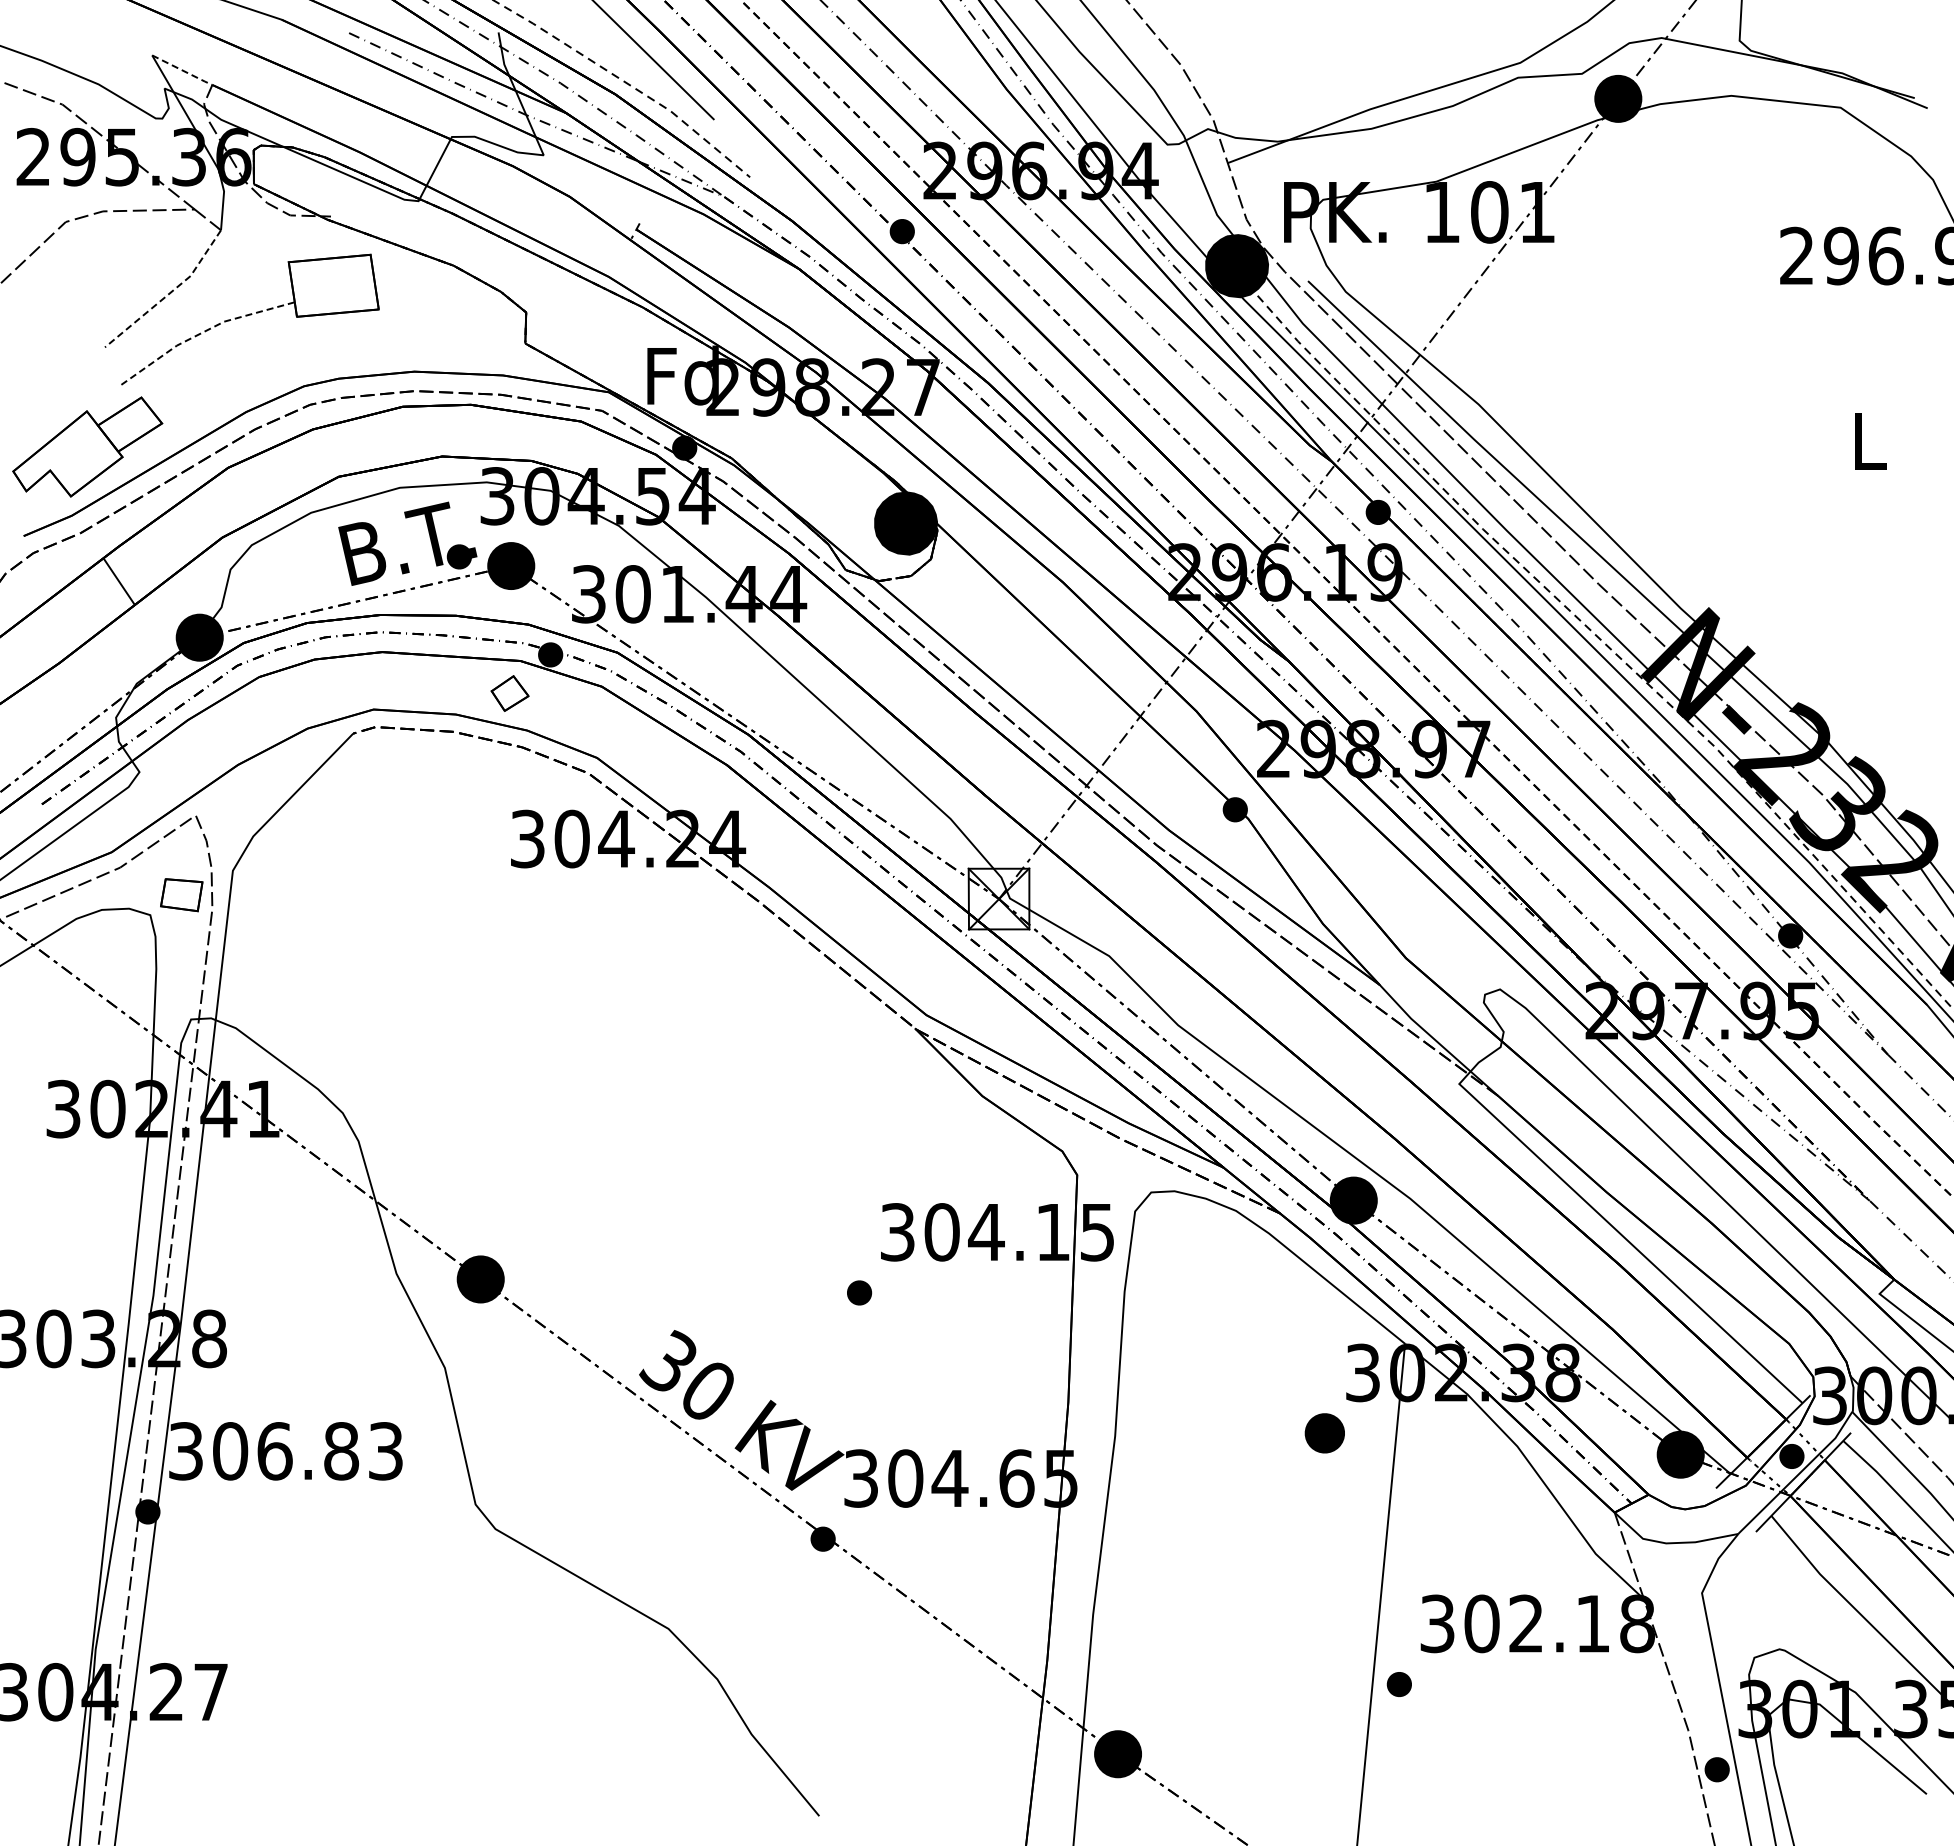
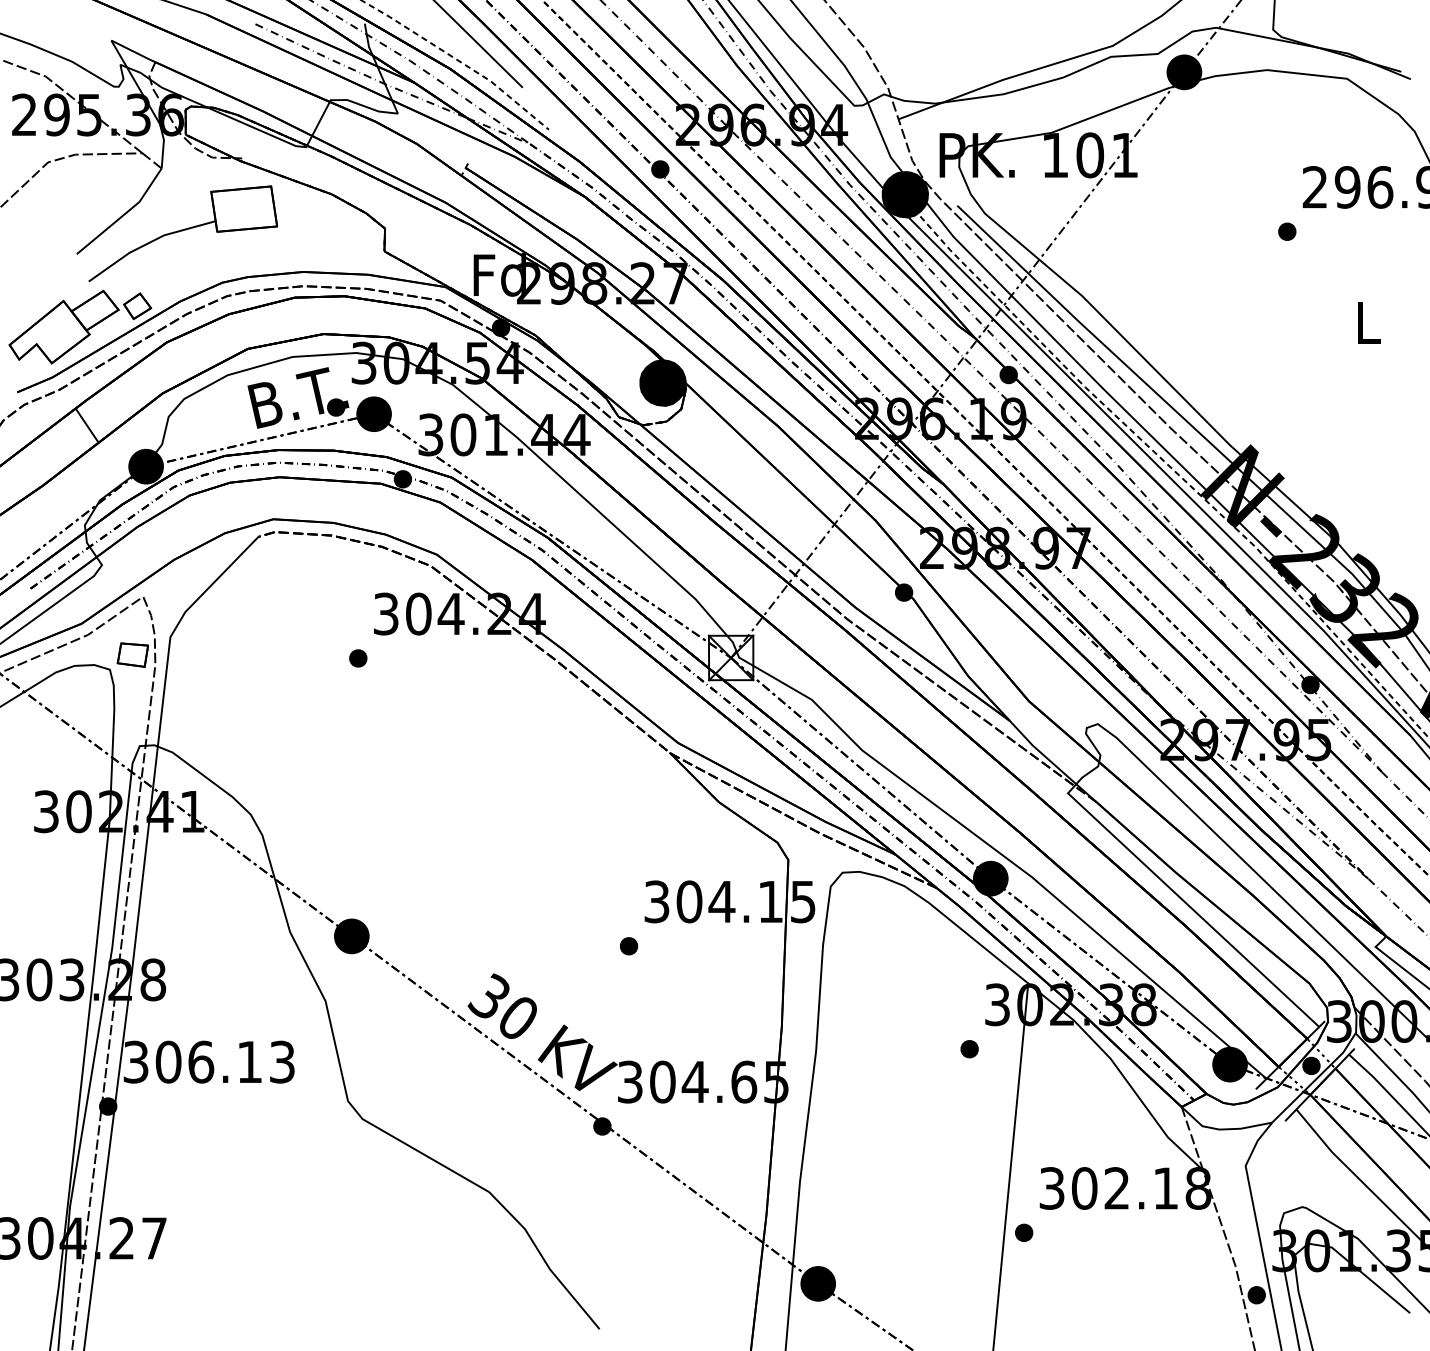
line: (183, 70) -> (134, 51), dashed -> solid
line: (169, 293) -> (123, 214), dashed -> solid
part: (1758, 316) -> (1286, 231), added
line: (203, 332) -> (148, 243), dashed -> solid
part: (509, 693) -> (137, 306), moved
part: (489, 899) -> (358, 658), added
part: (1324, 1433) -> (969, 1049), size x0.62
text: (341, 1451) -> (249, 1062), 306.83 -> 306.13

